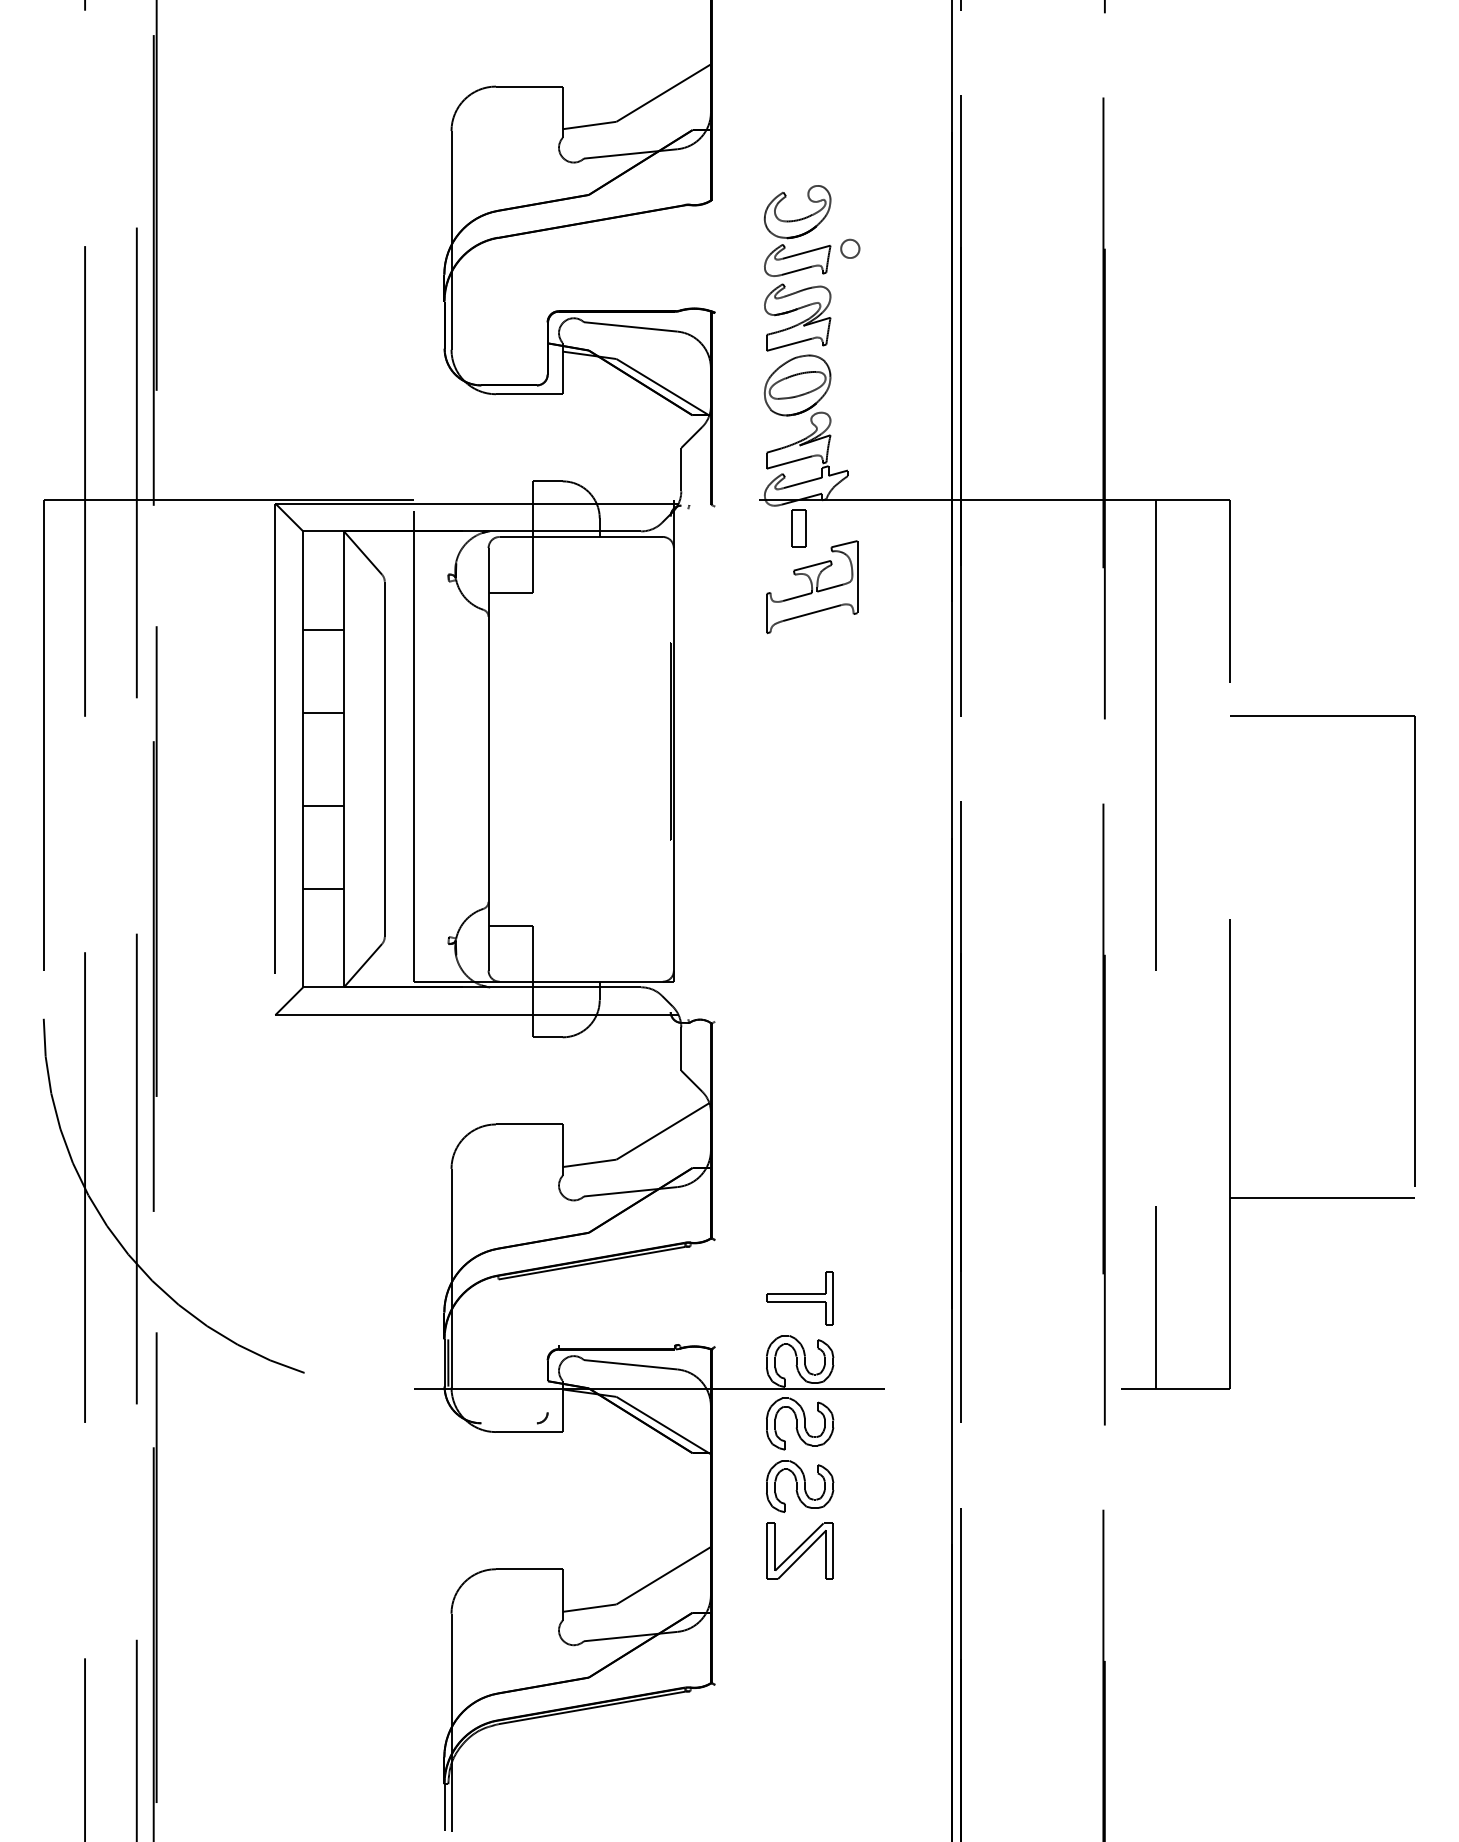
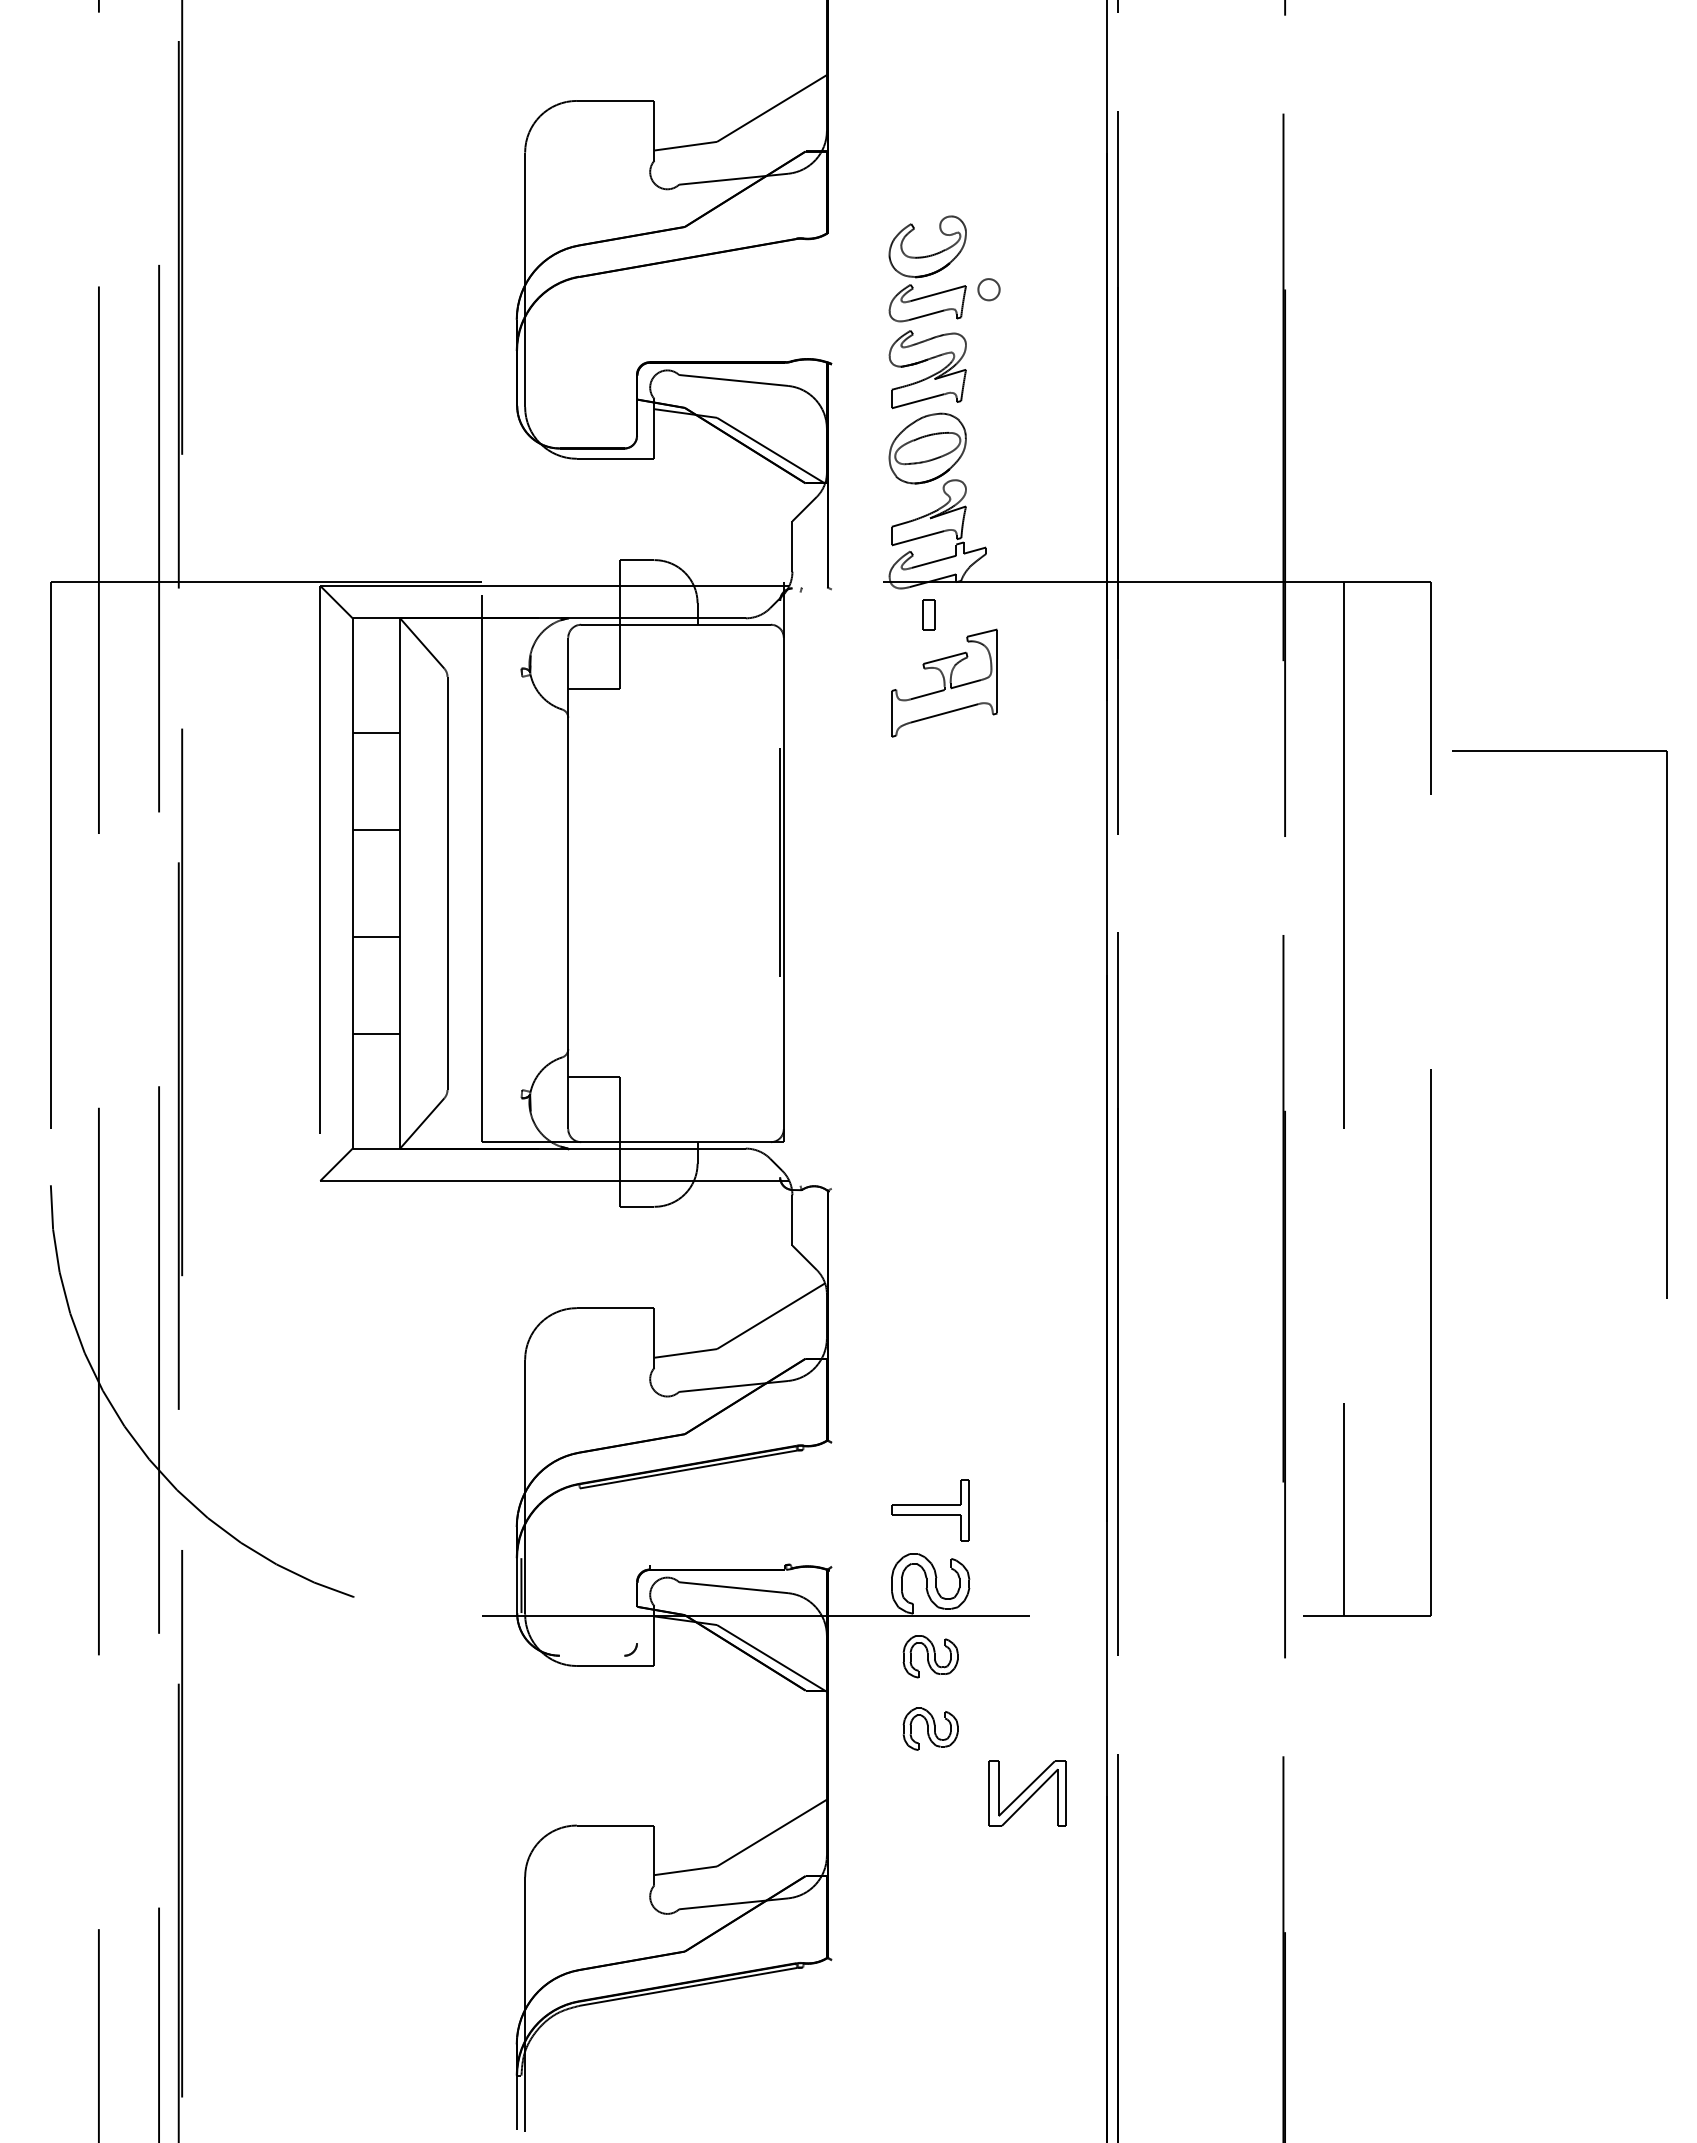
part: (798, 528) -> (928, 614), size x0.7
part: (1414, 951) -> (1666, 1024), moved
line: (1322, 1197) -> (1538, 1393), removed
part: (799, 1423) -> (930, 1656), size x0.7
part: (799, 1485) -> (930, 1728), size x0.7
part: (799, 1551) -> (1027, 1793), moved

